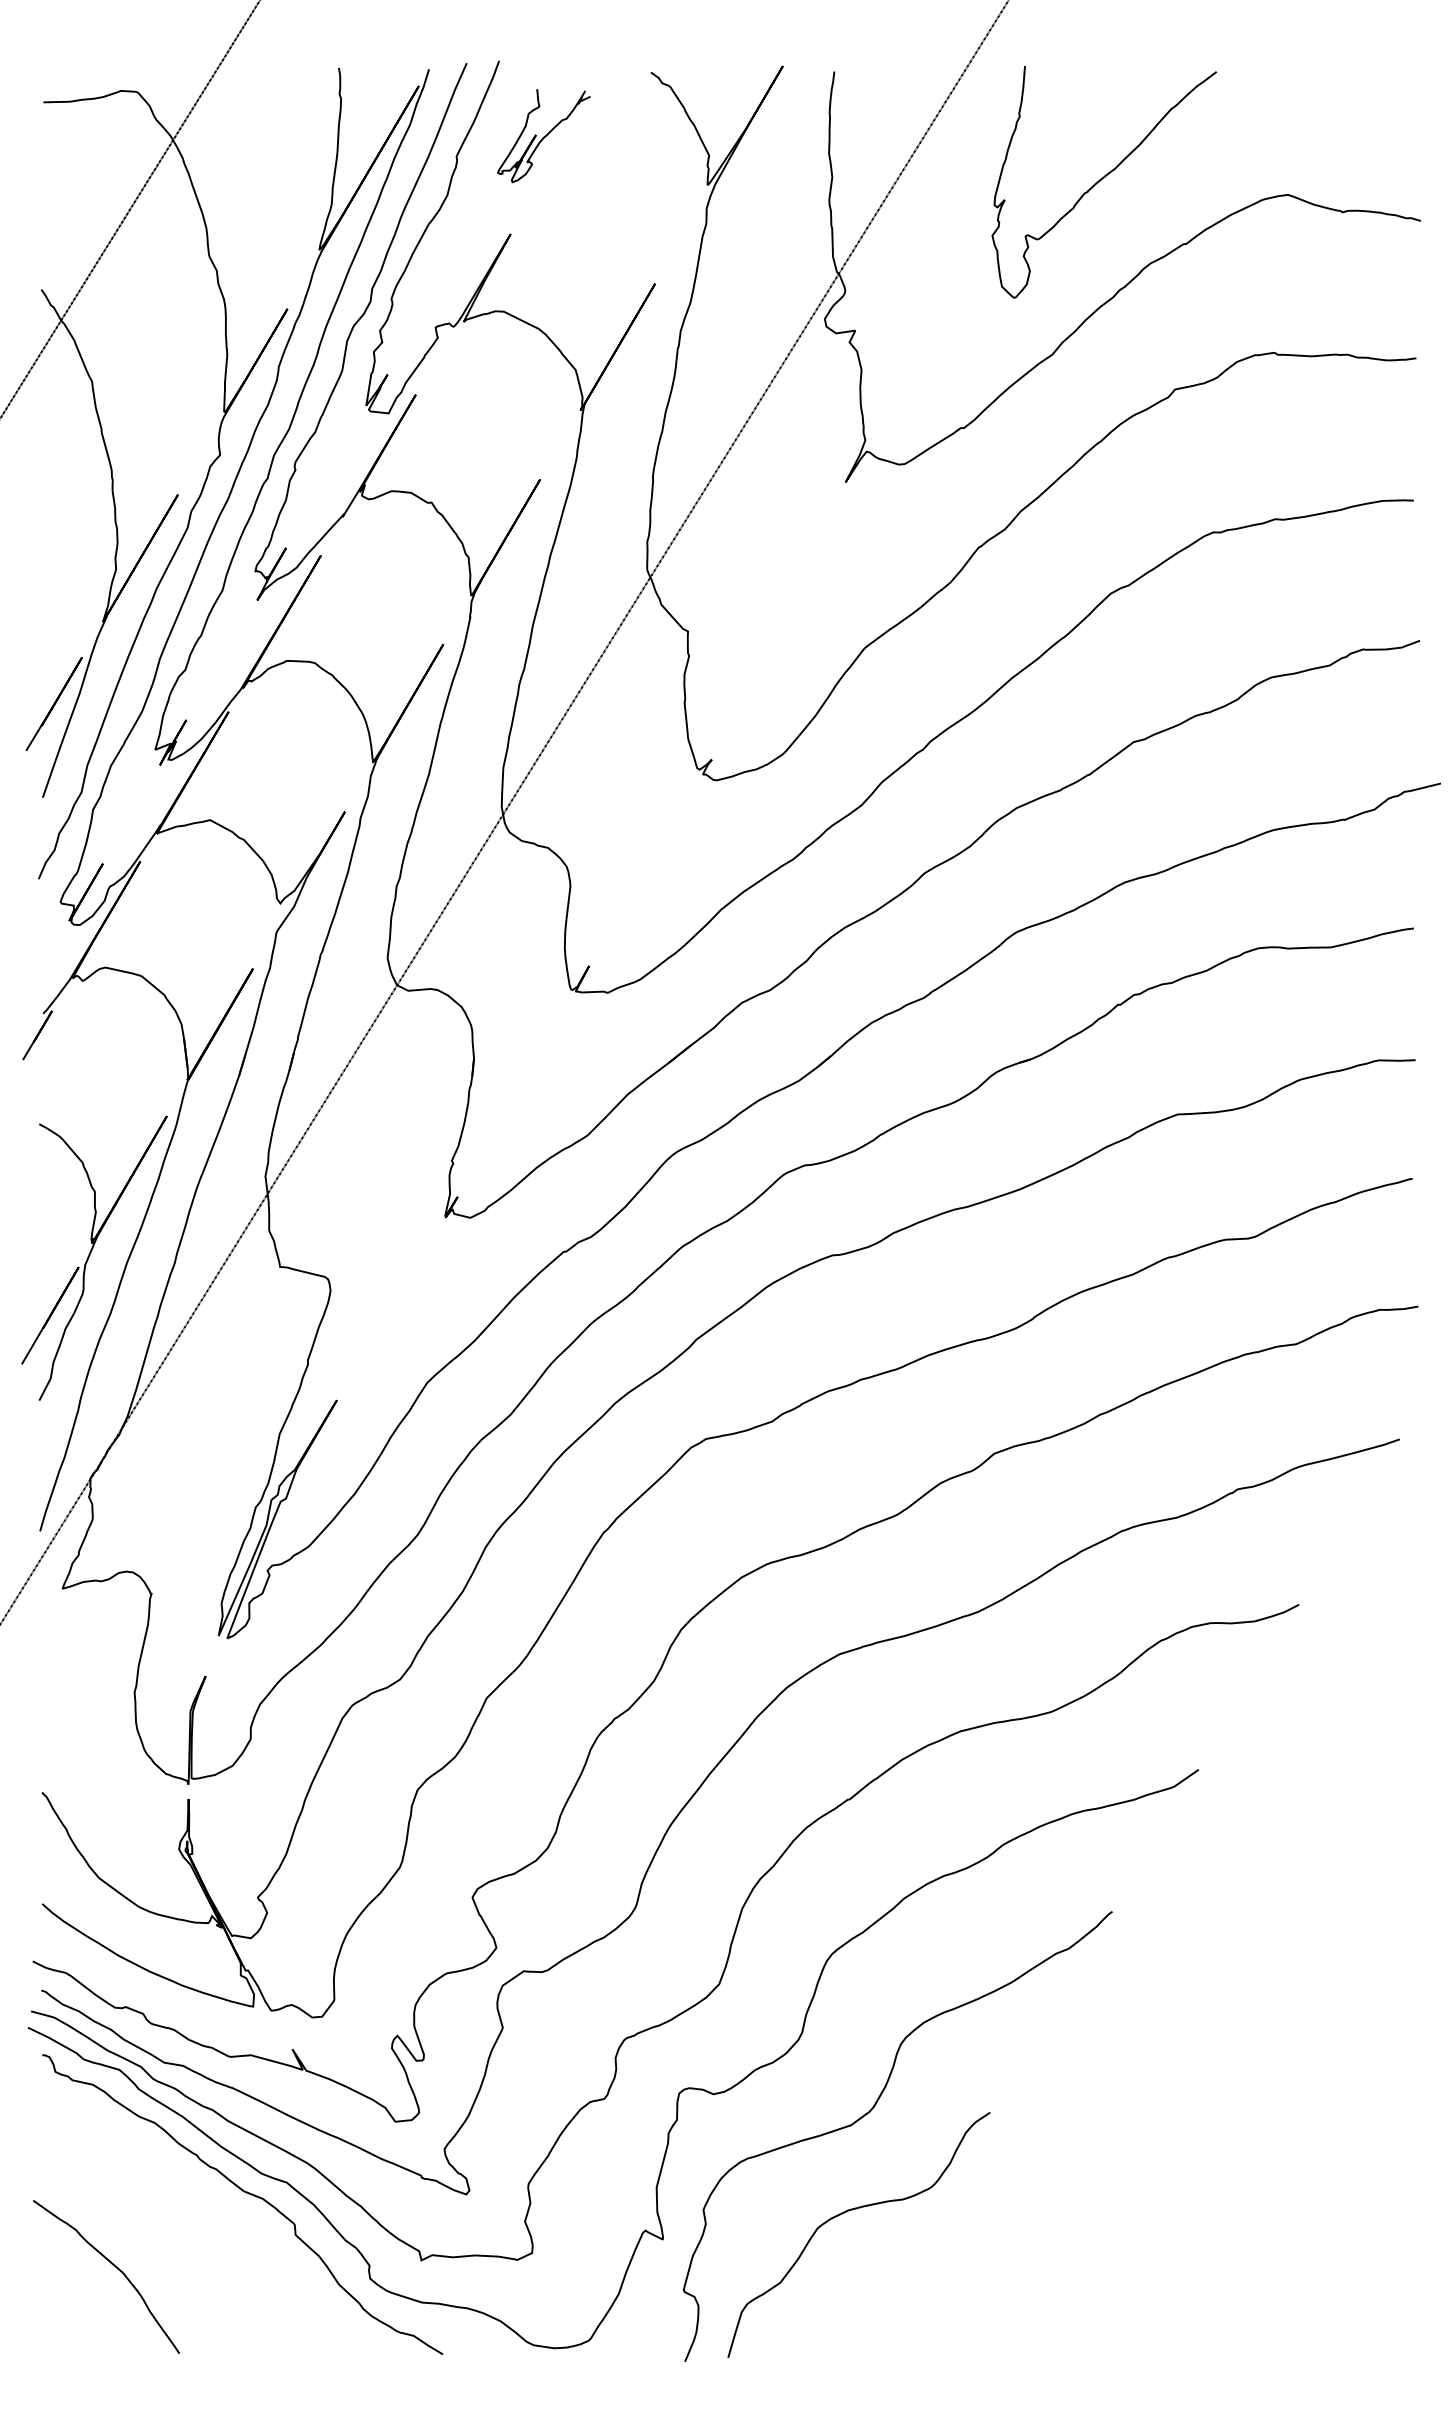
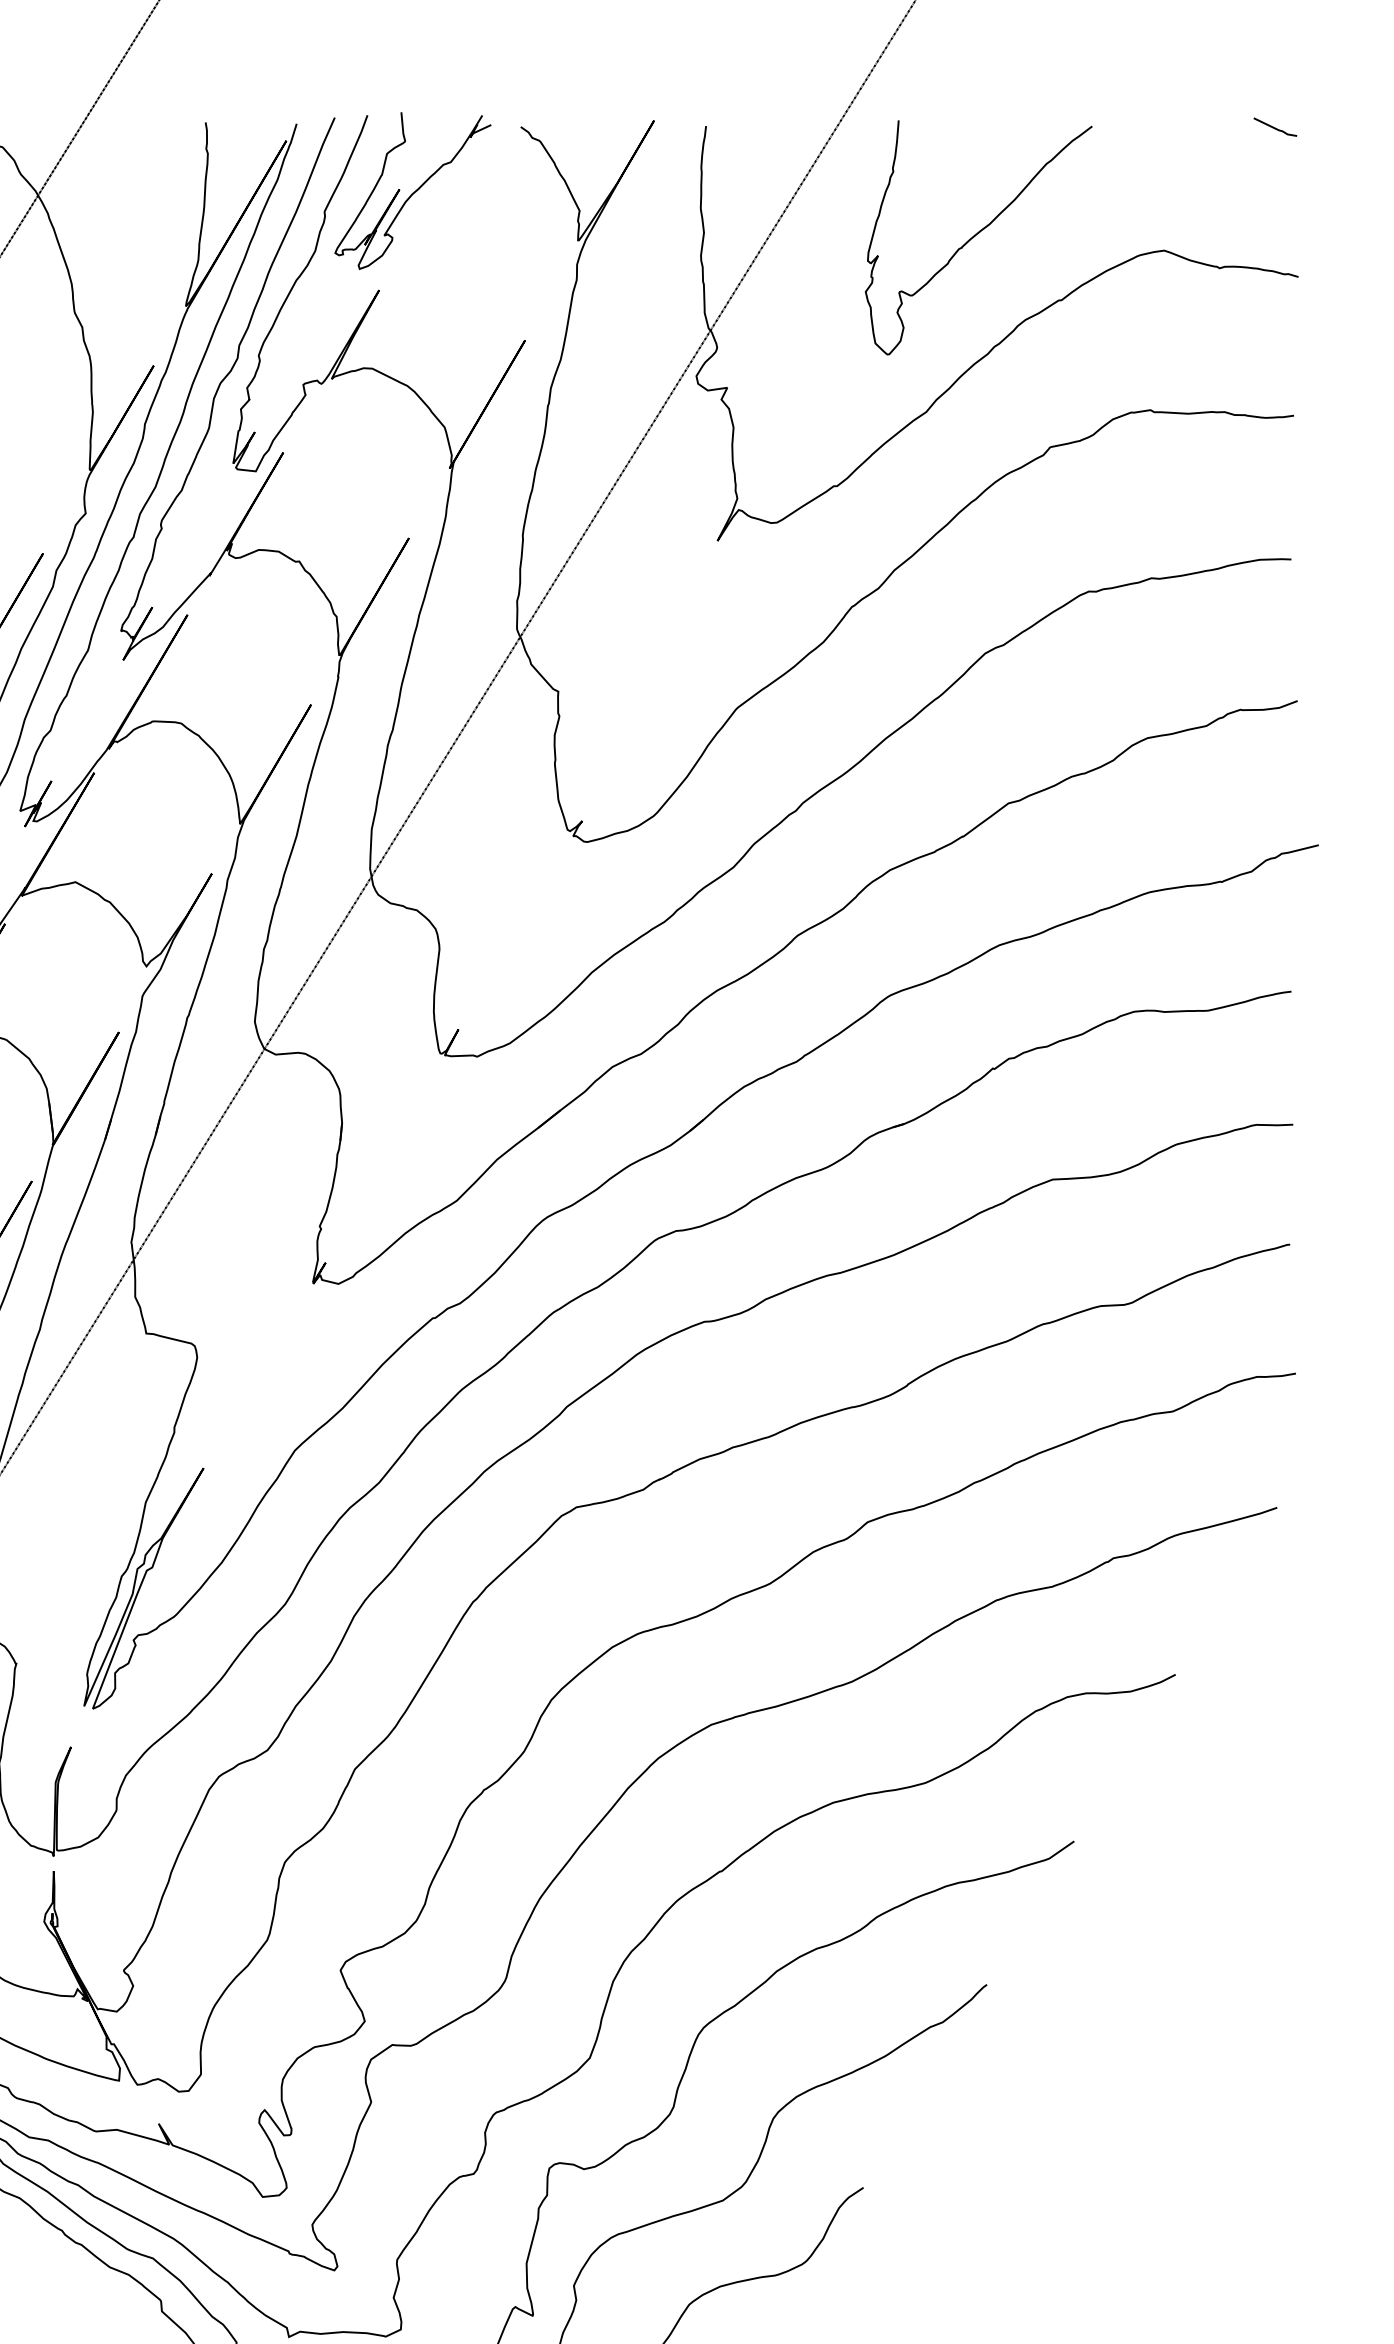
line: (1397, 72) -> (1274, 127), added
part: (543, 135) -> (412, 190), size x1.67

